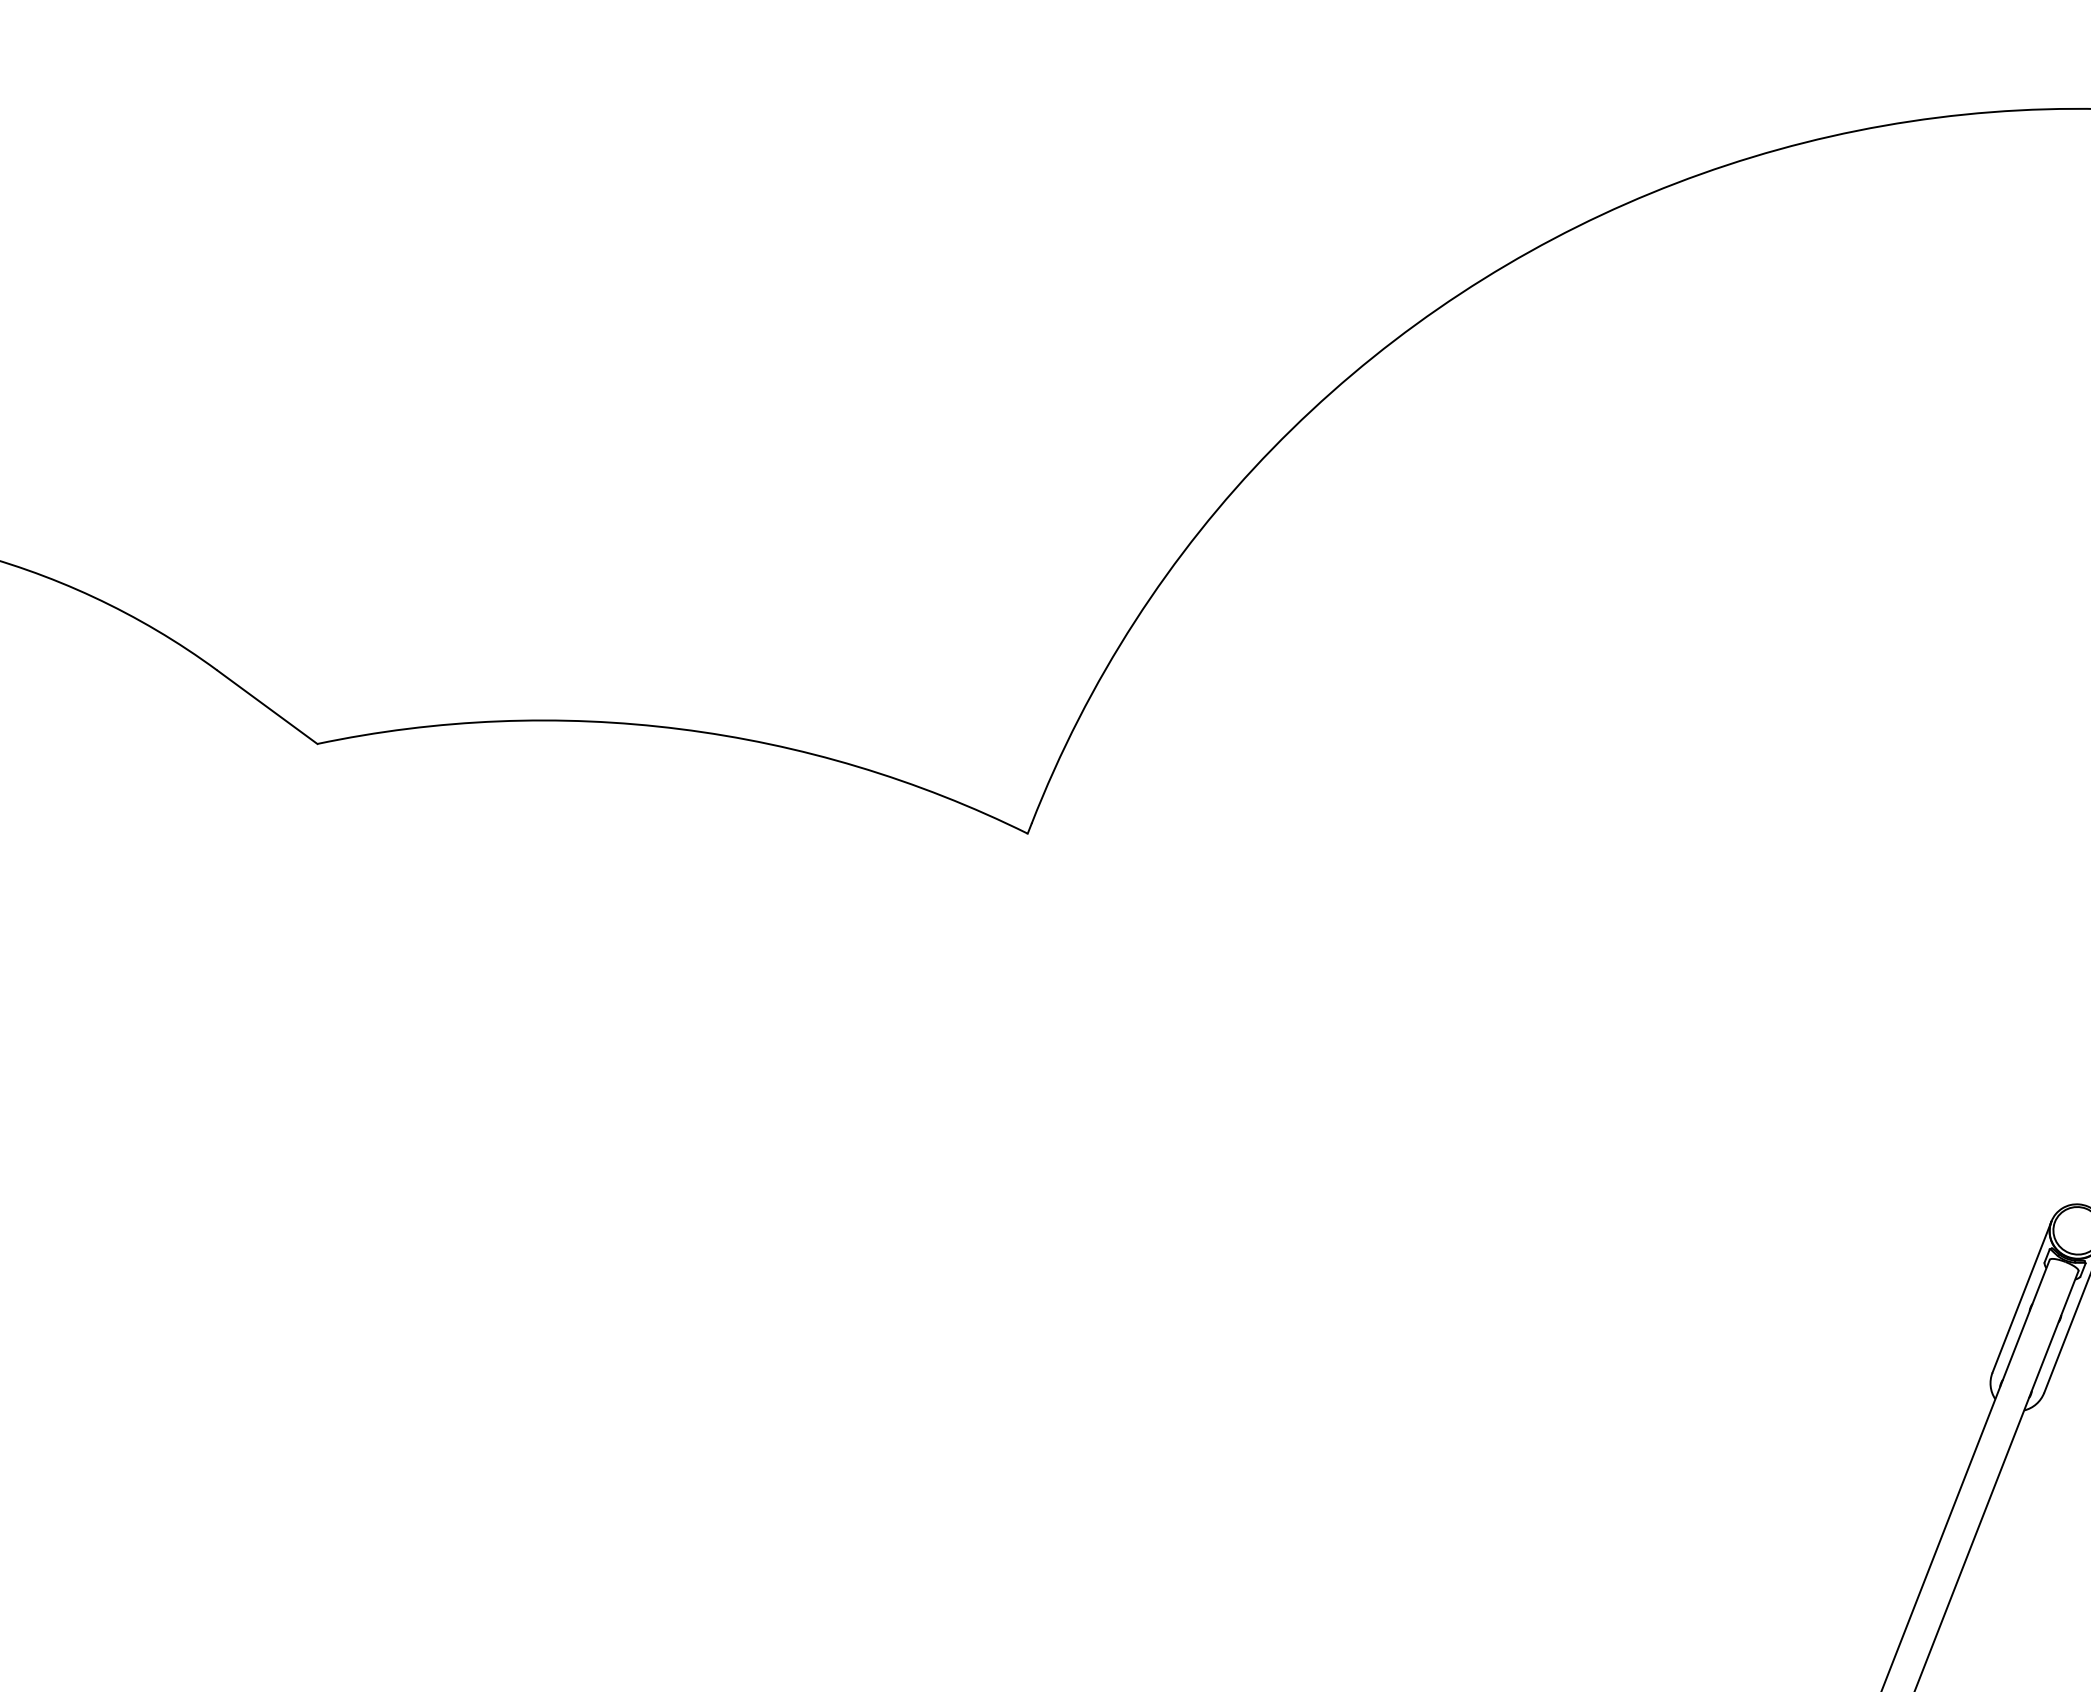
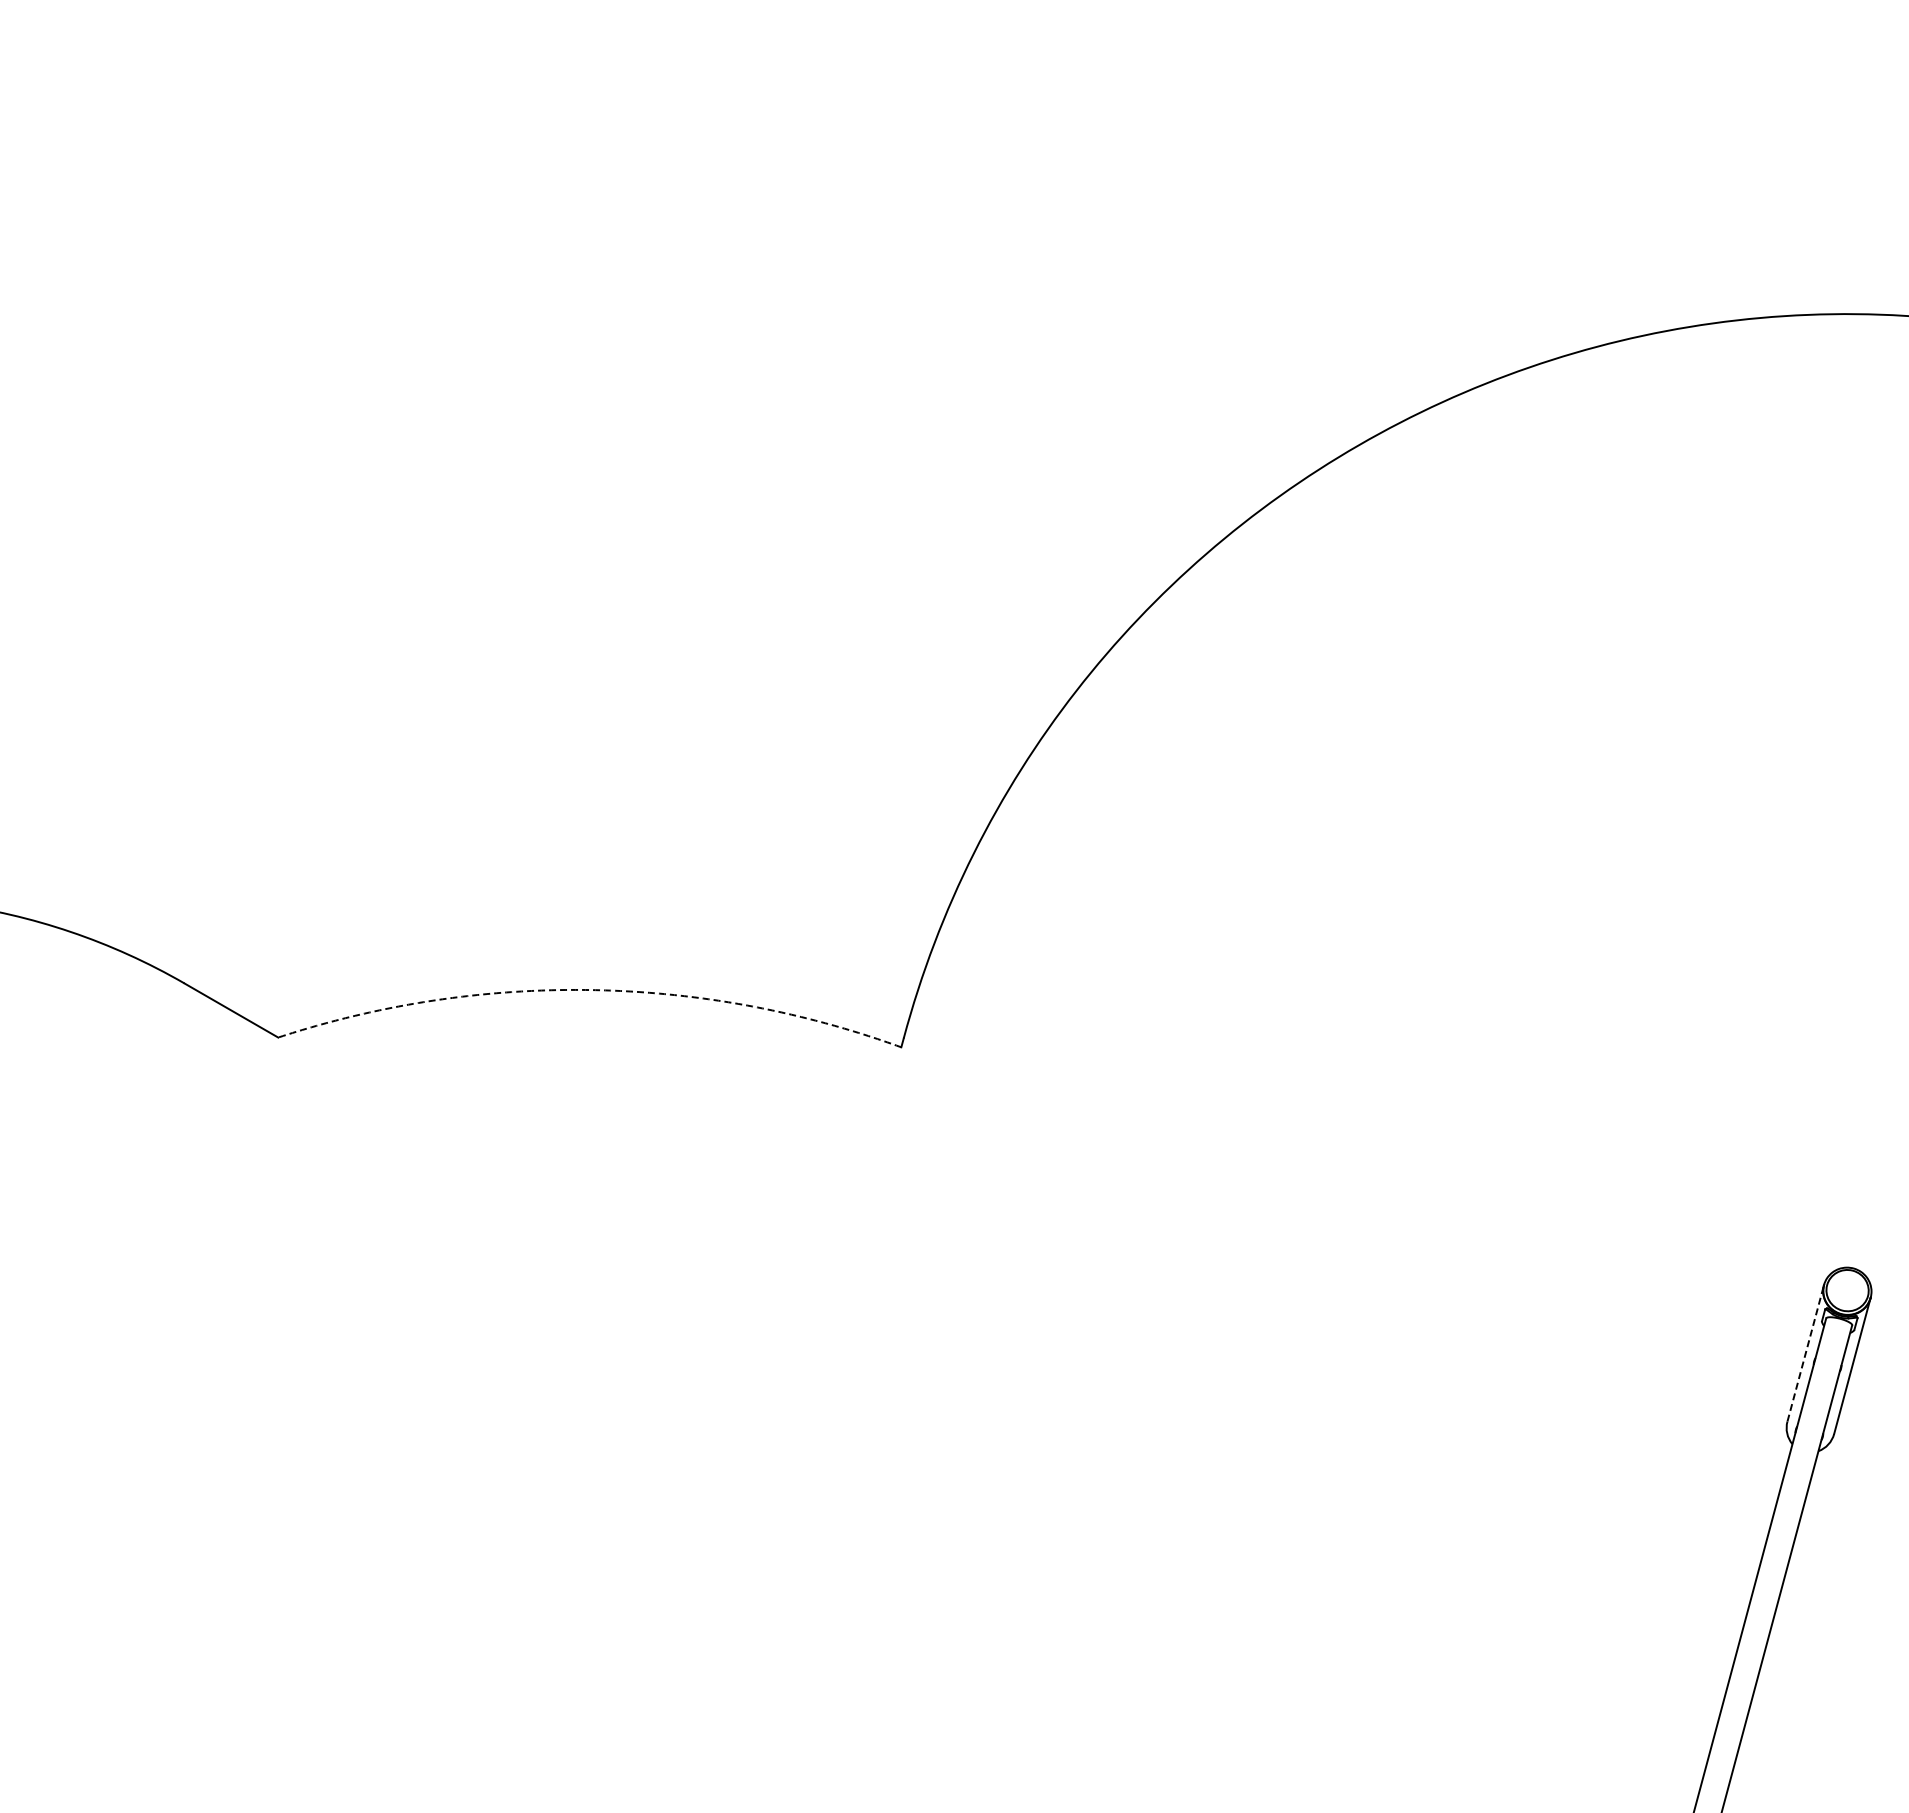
arc: (679, 729) -> (590, 990), solid -> dashed
line: (2021, 1296) -> (1805, 1352), solid -> dashed

